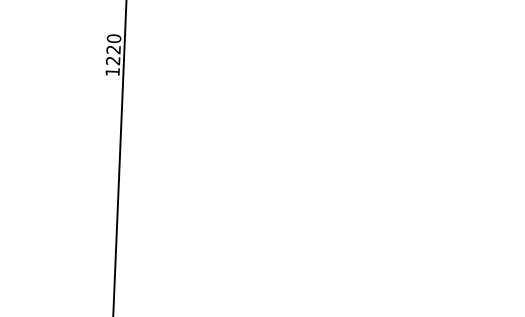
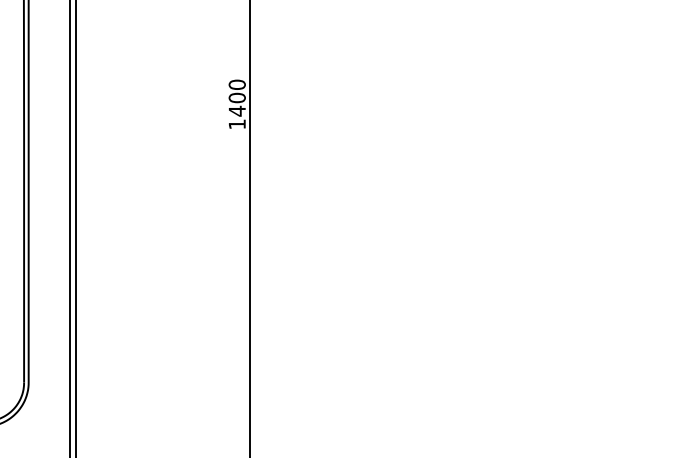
text: (112, 55) -> (236, 104), 1220 -> 1400

